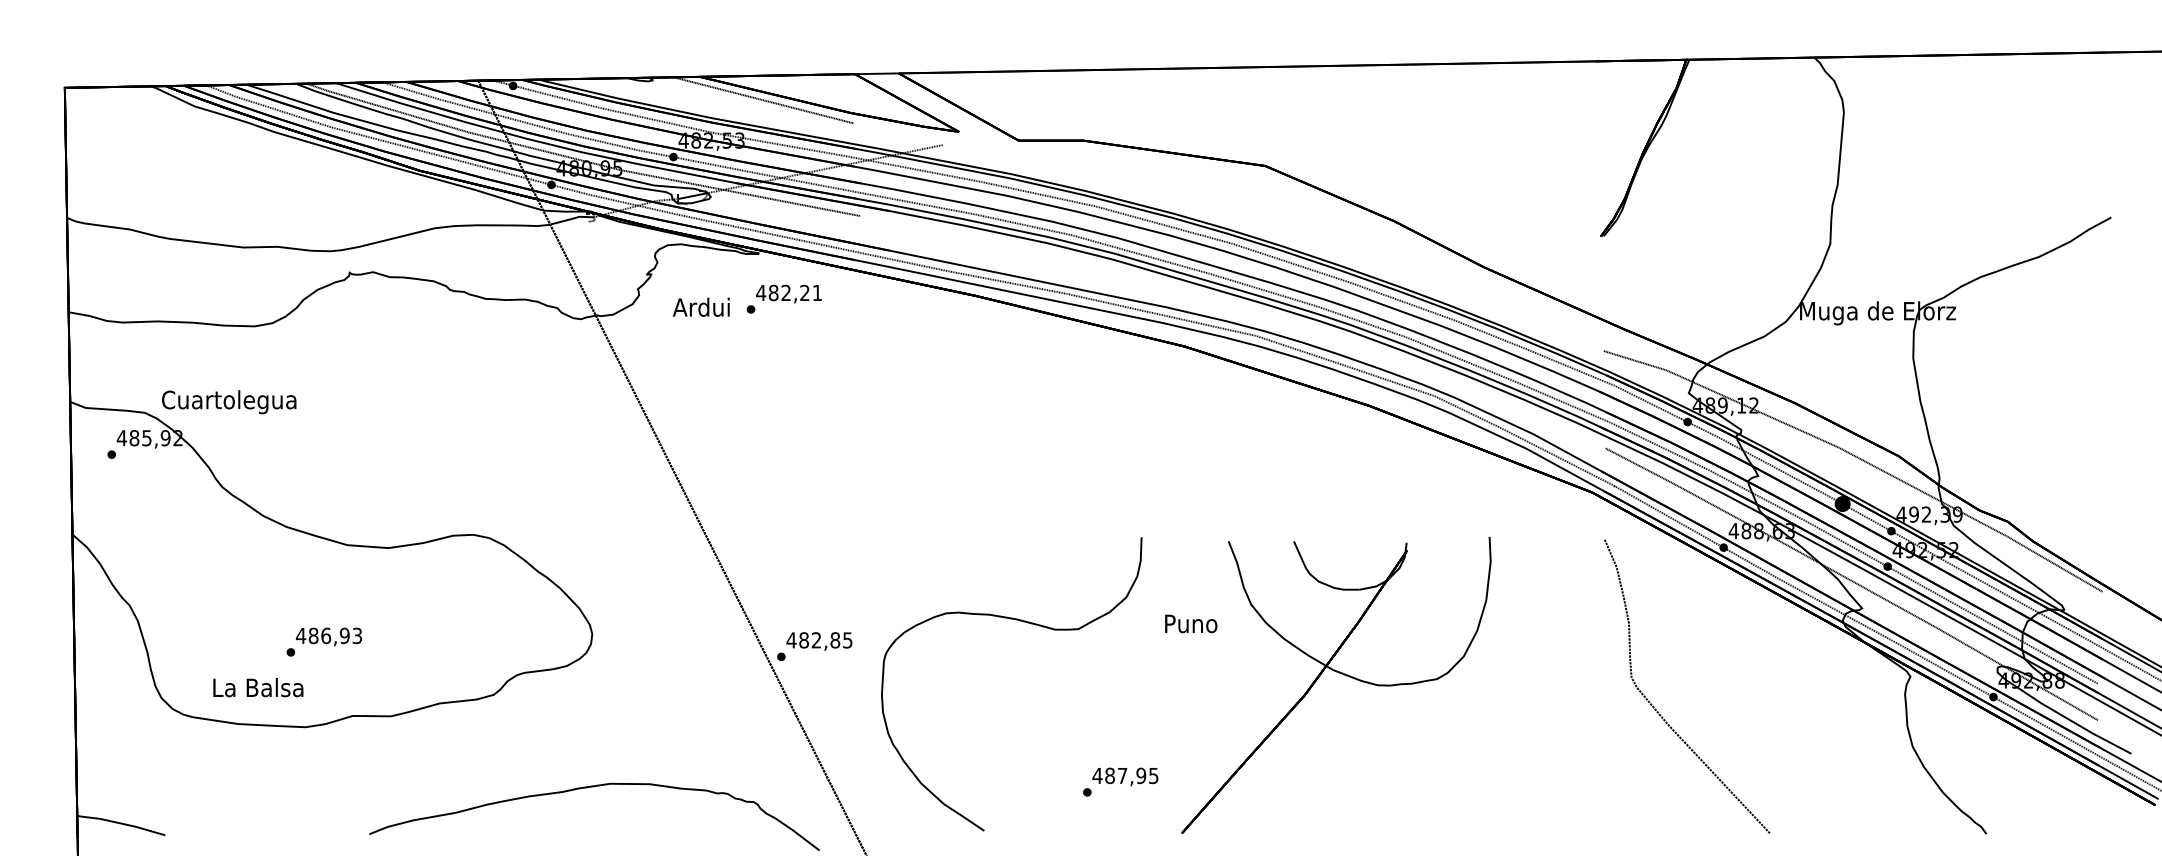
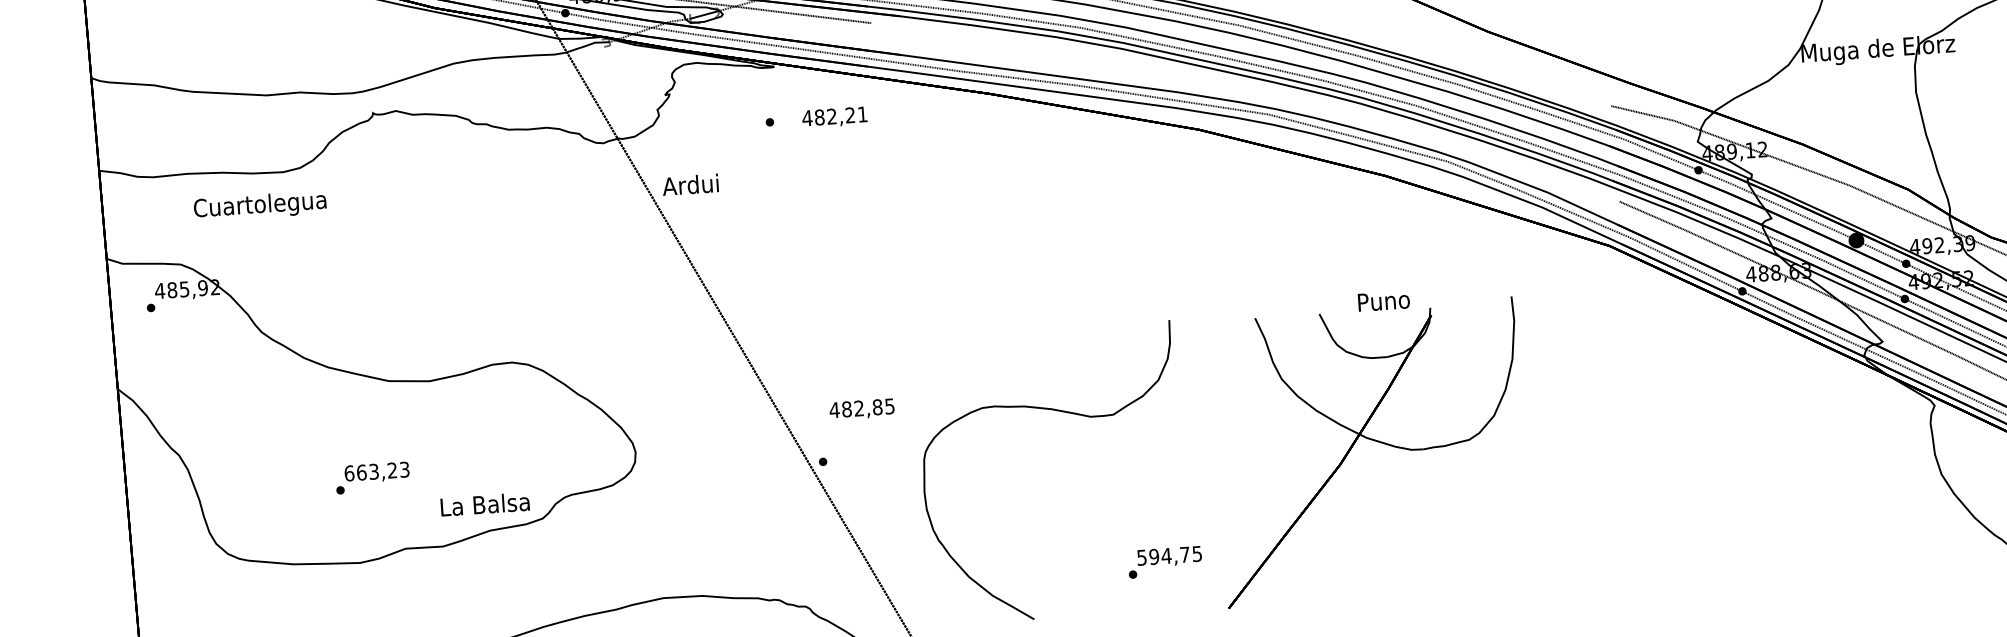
text: (788, 293) -> (834, 116), moved
text: (700, 306) -> (689, 184), moved
text: (229, 402) -> (260, 206), moved
text: (1191, 623) -> (1384, 300), moved
text: (322, 635) -> (370, 471), 486,93 -> 663,23
text: (819, 641) -> (862, 409), moved
text: (258, 687) -> (485, 504), moved
curve: (1658, 711) -> (1689, 456), removed
text: (1119, 775) -> (1163, 555), 487,95 -> 594,75

